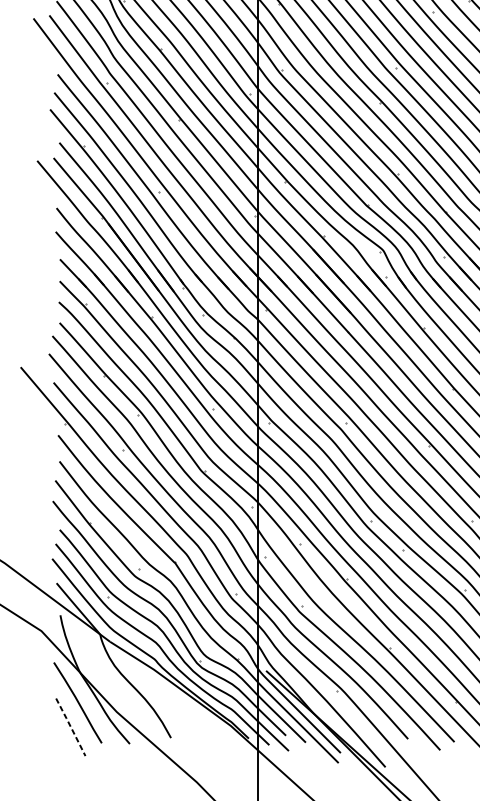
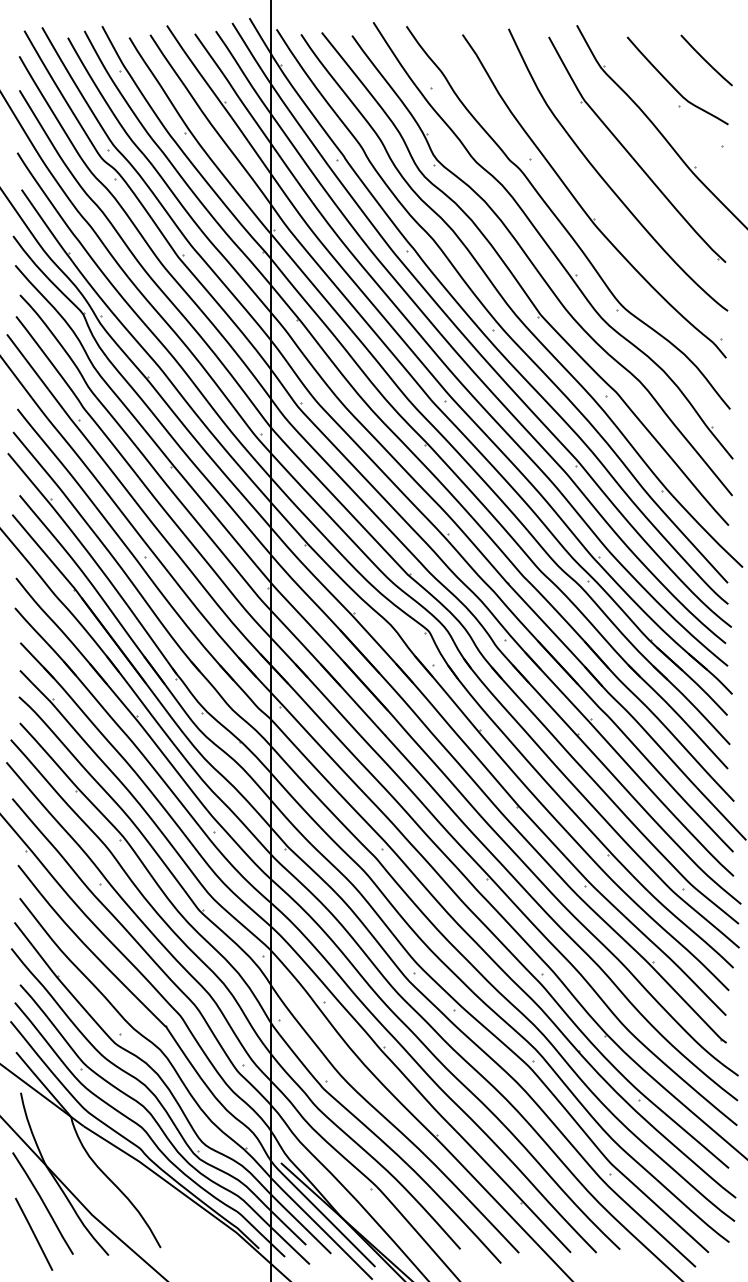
line: (70, 726) -> (33, 1233), dashed -> solid

